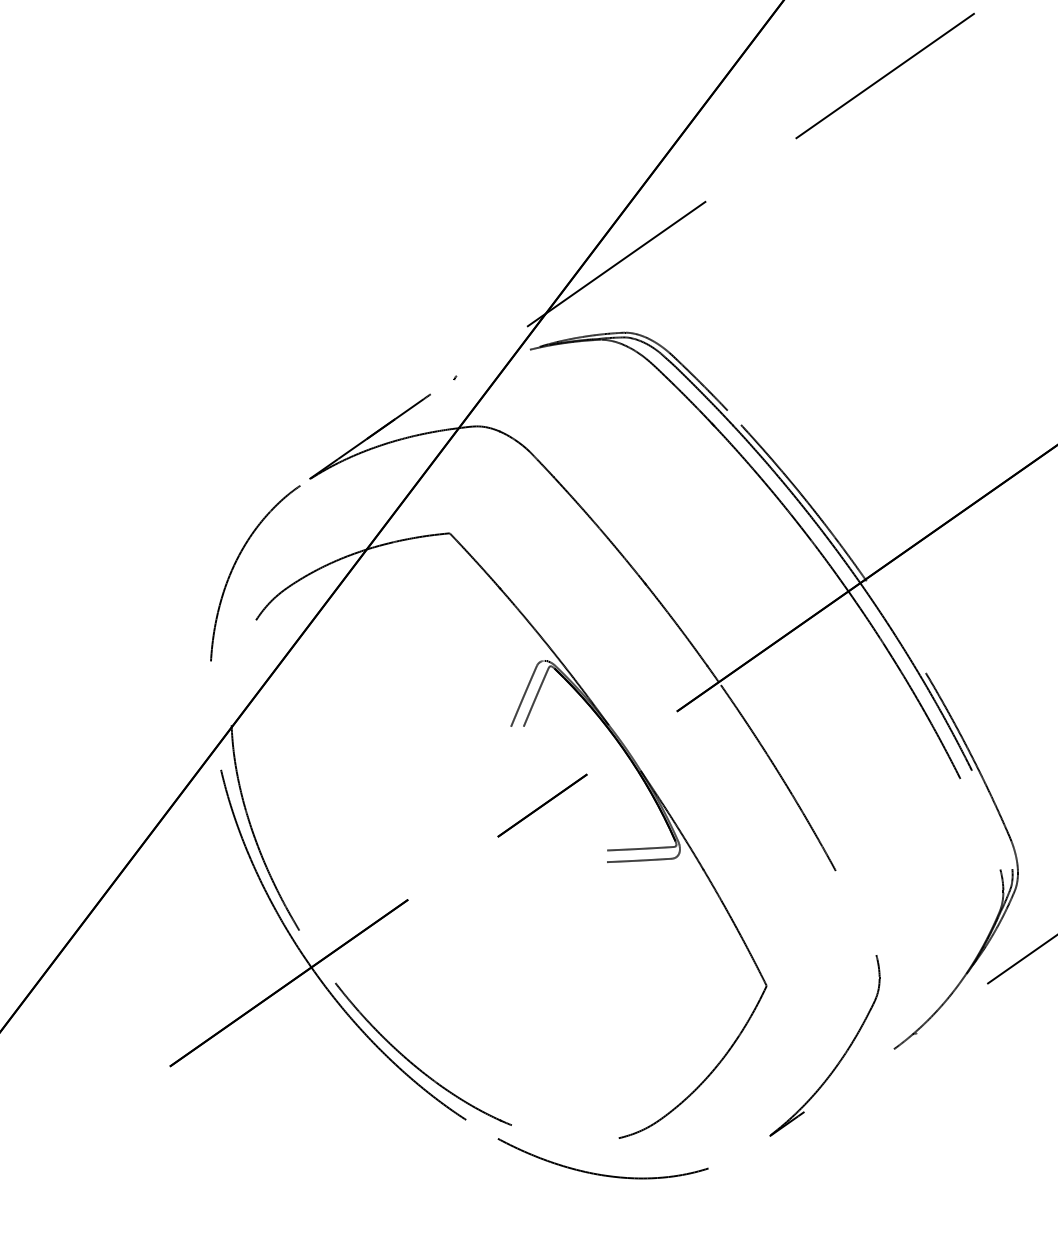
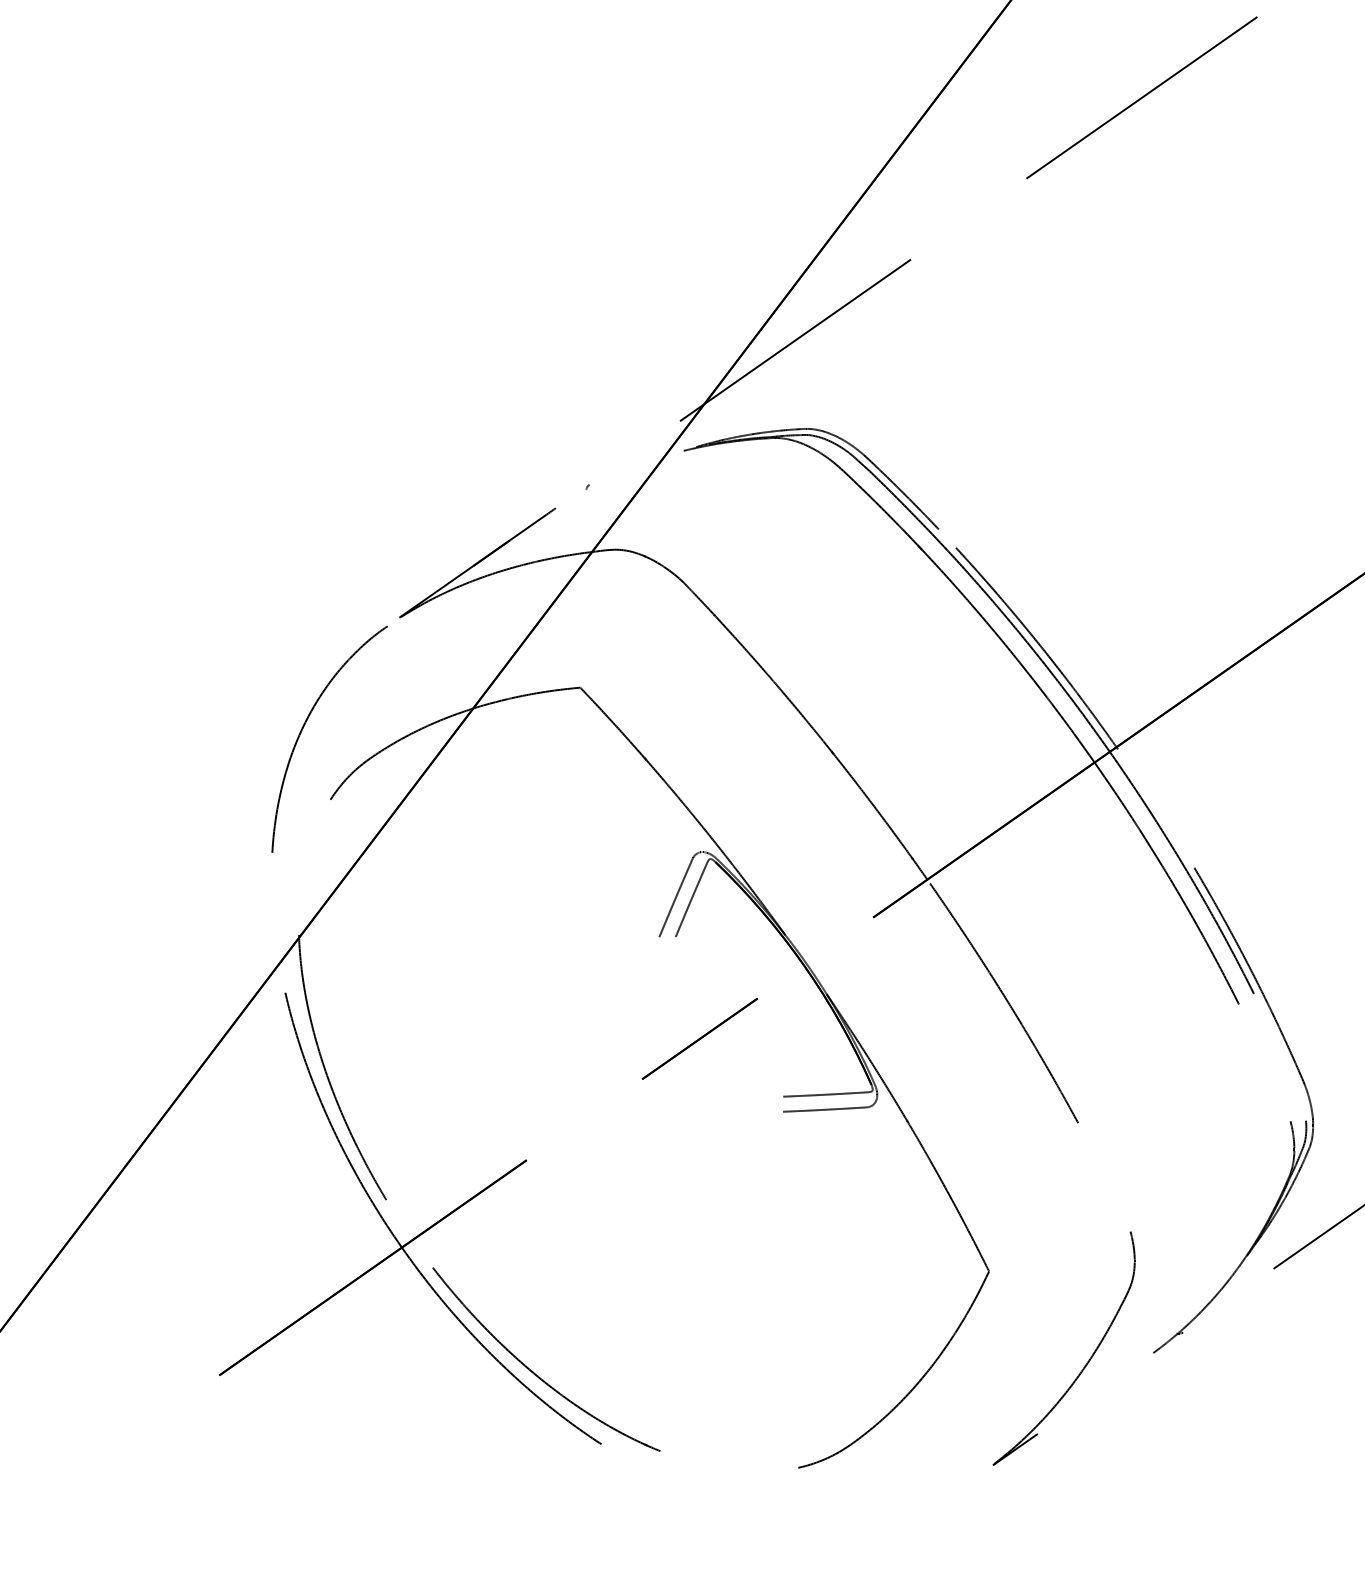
curve: (598, 1173) -> (772, 1513), removed

